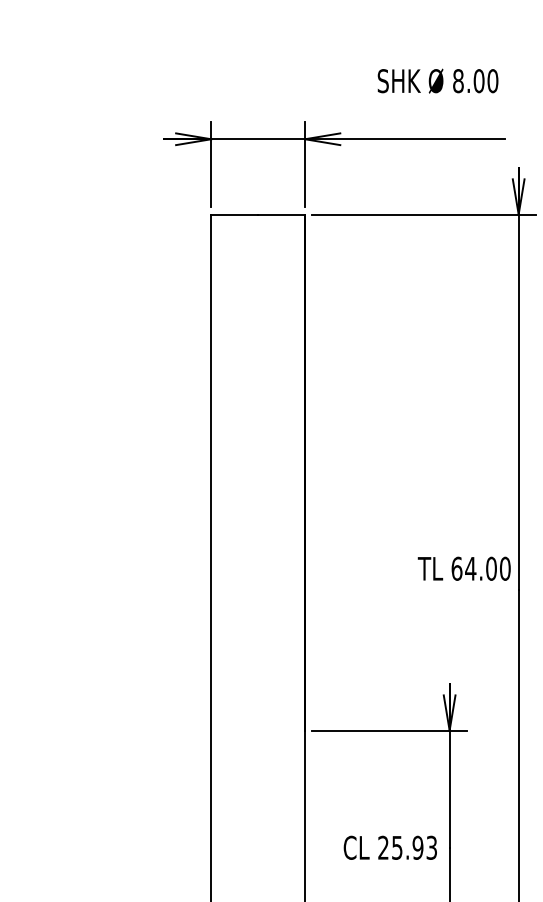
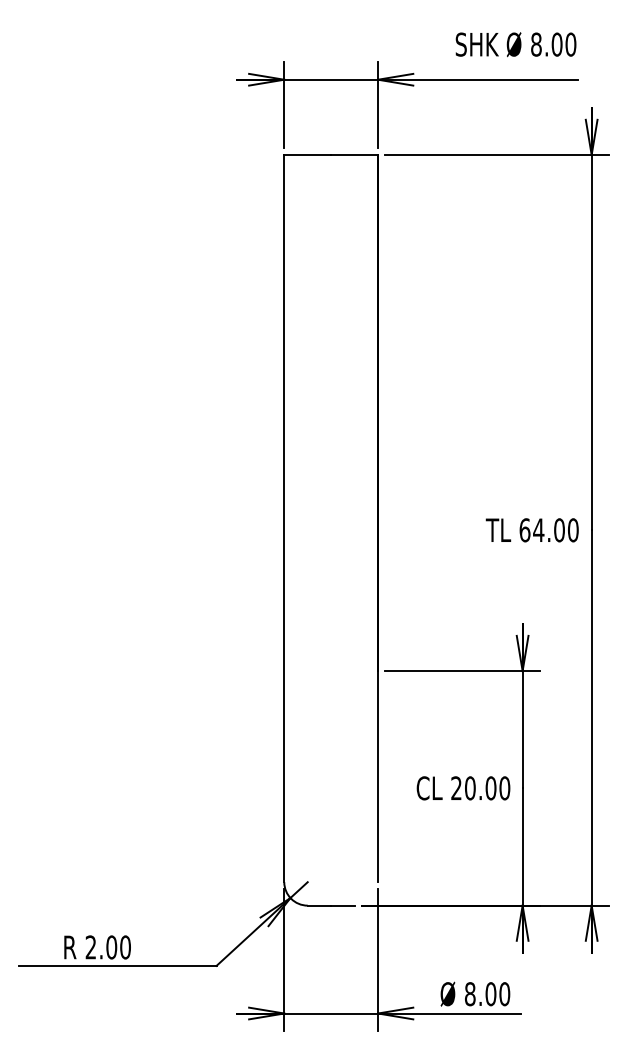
text: (437, 81) -> (515, 44), moved
text: (463, 569) -> (531, 530), moved
text: (414, 848) -> (487, 788), 25.93 -> 20.00

